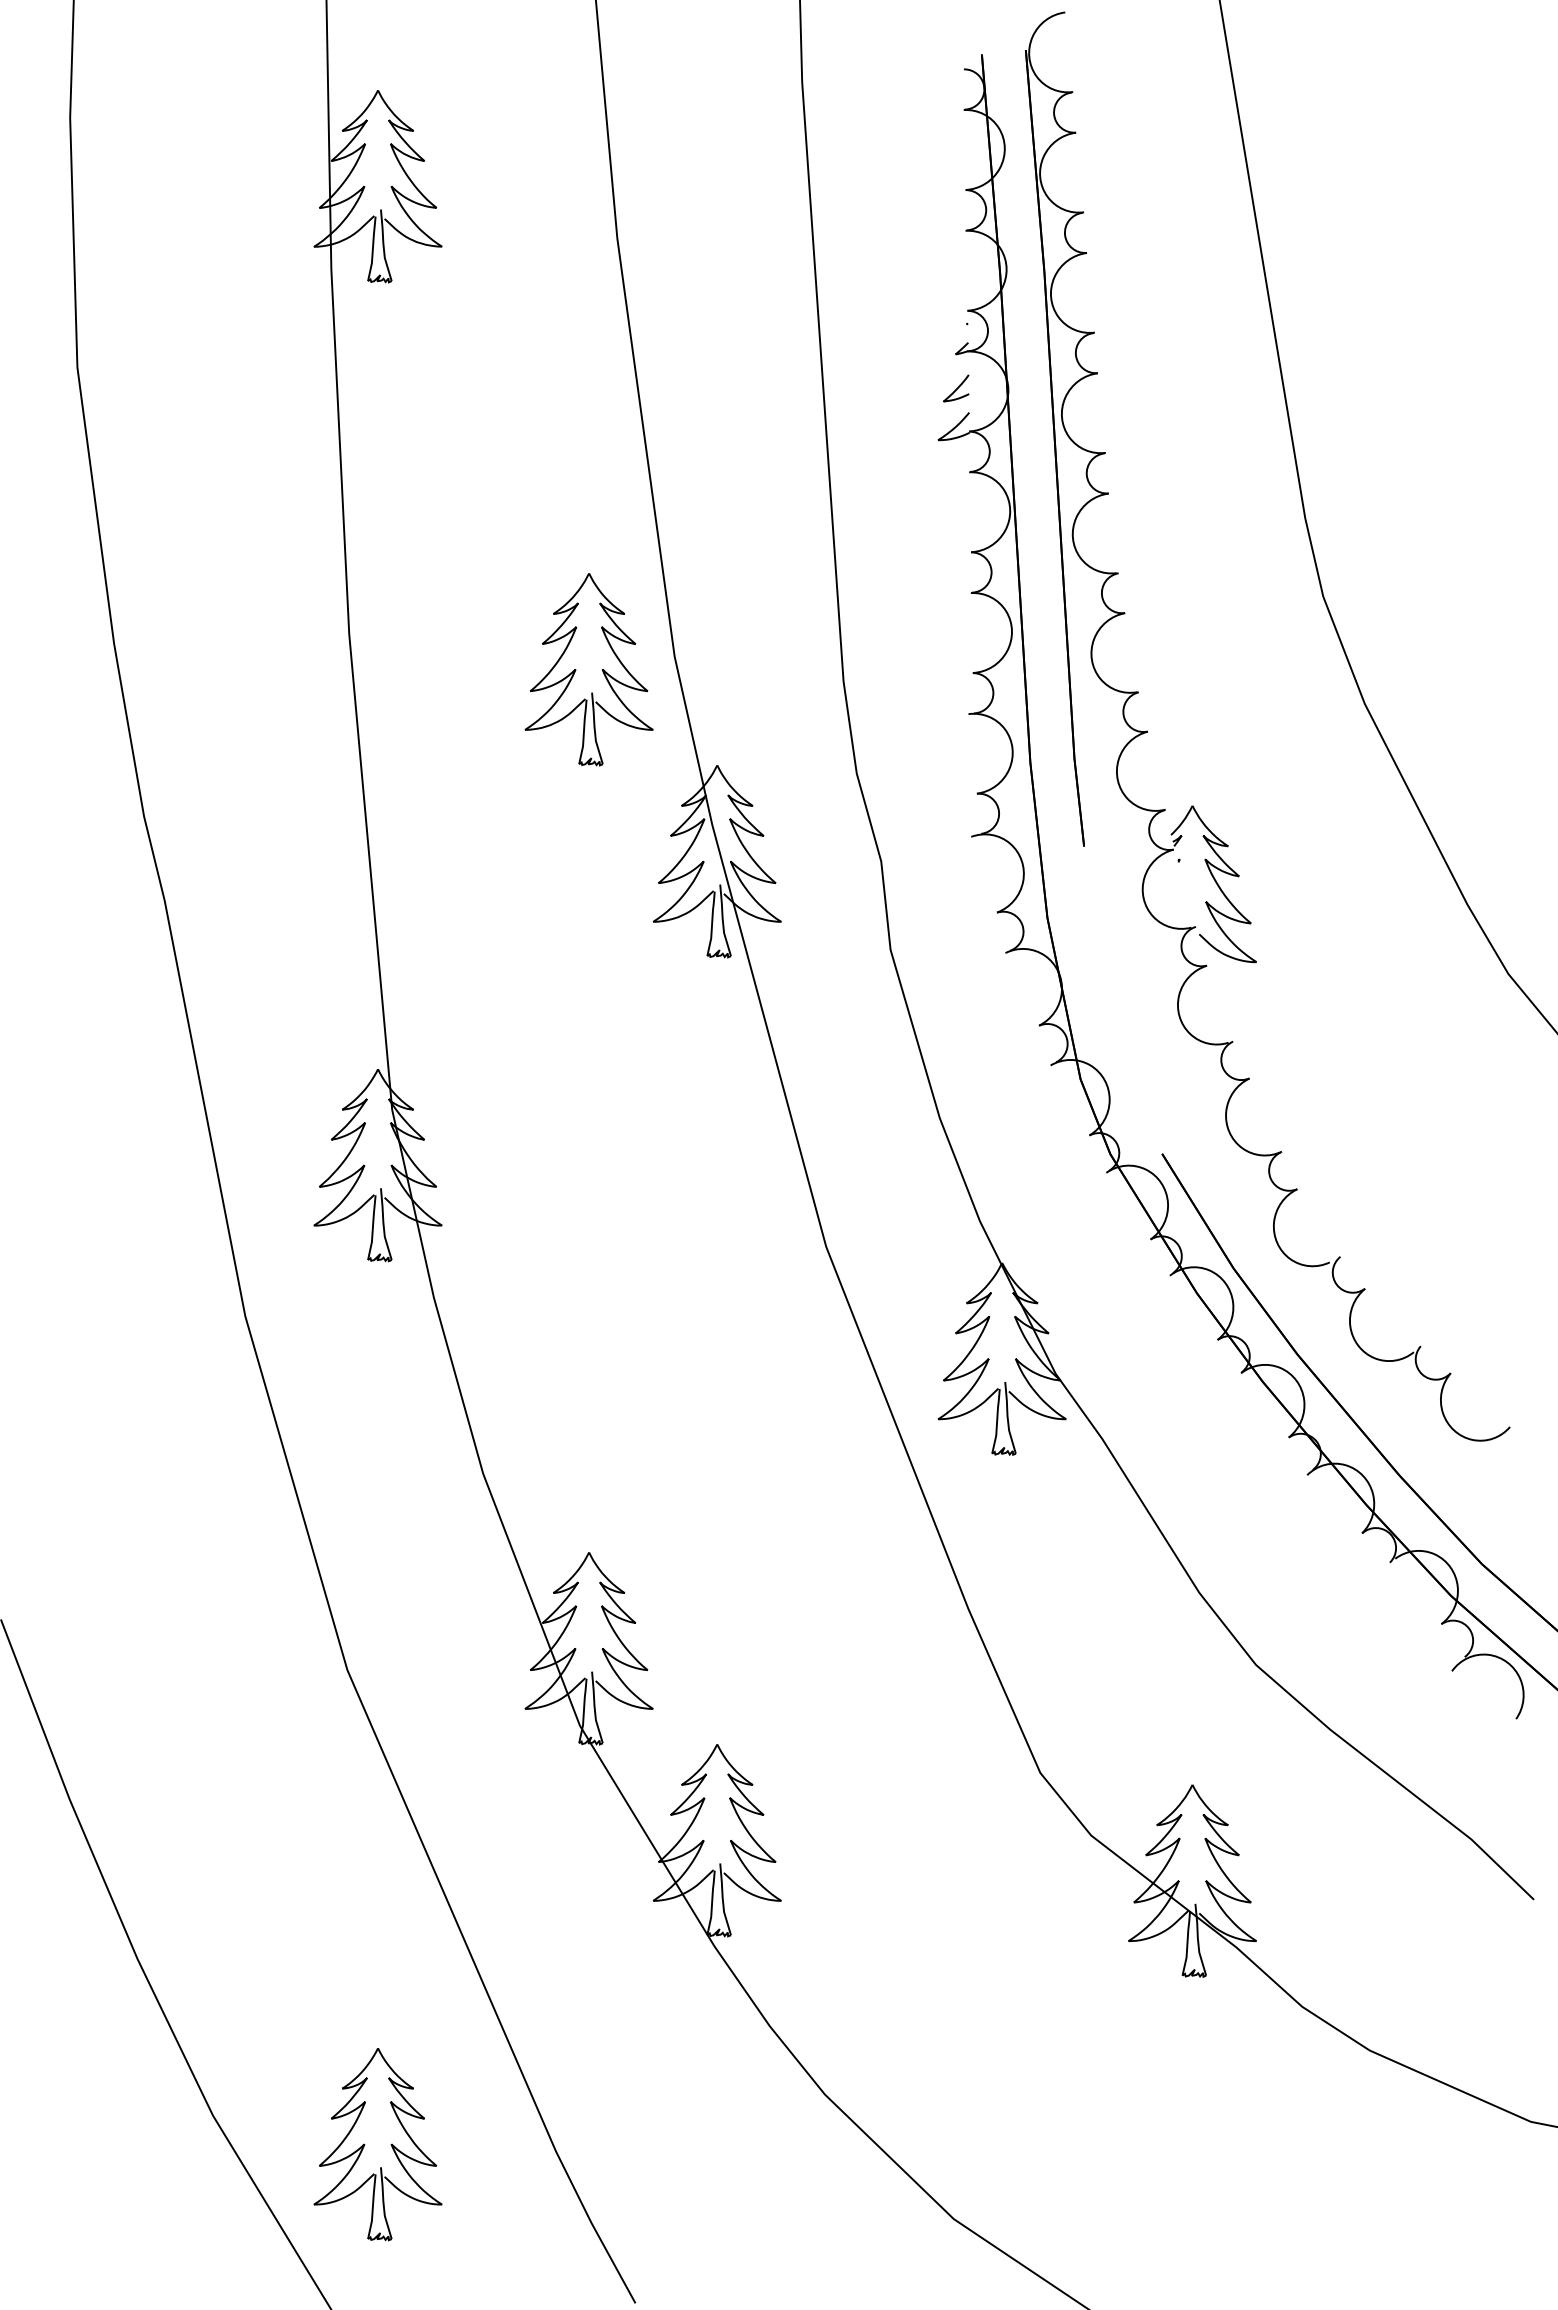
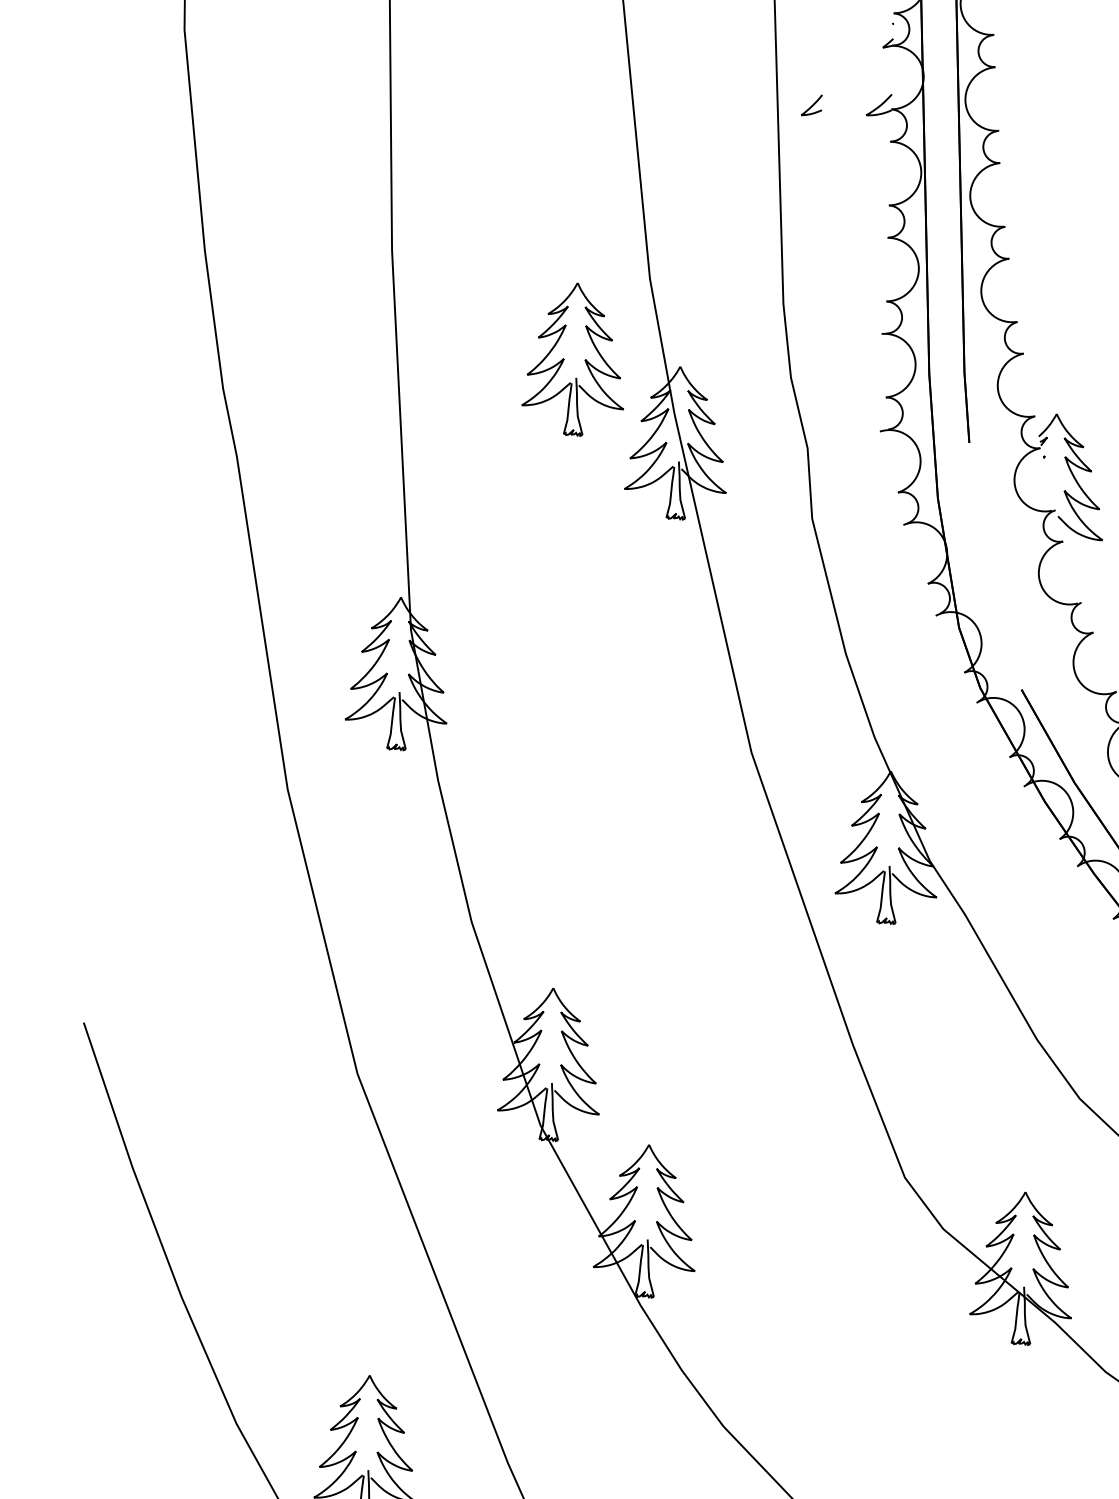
curve: (956, 388) -> (812, 105), moved
part: (576, 669) -> (564, 358), moved

